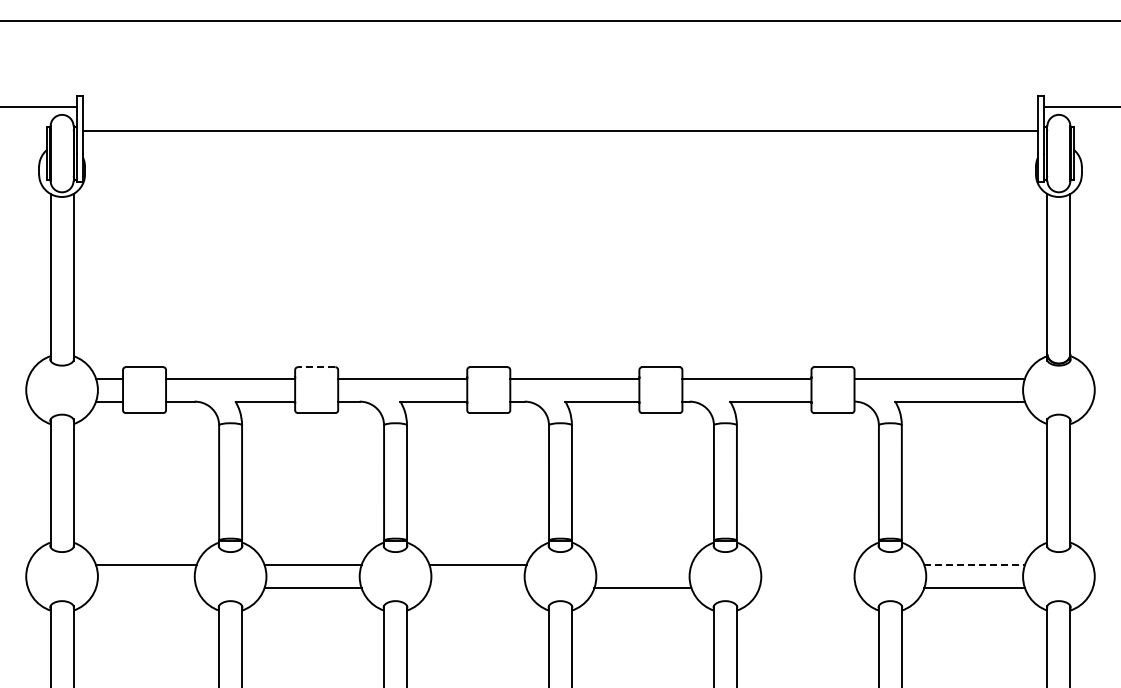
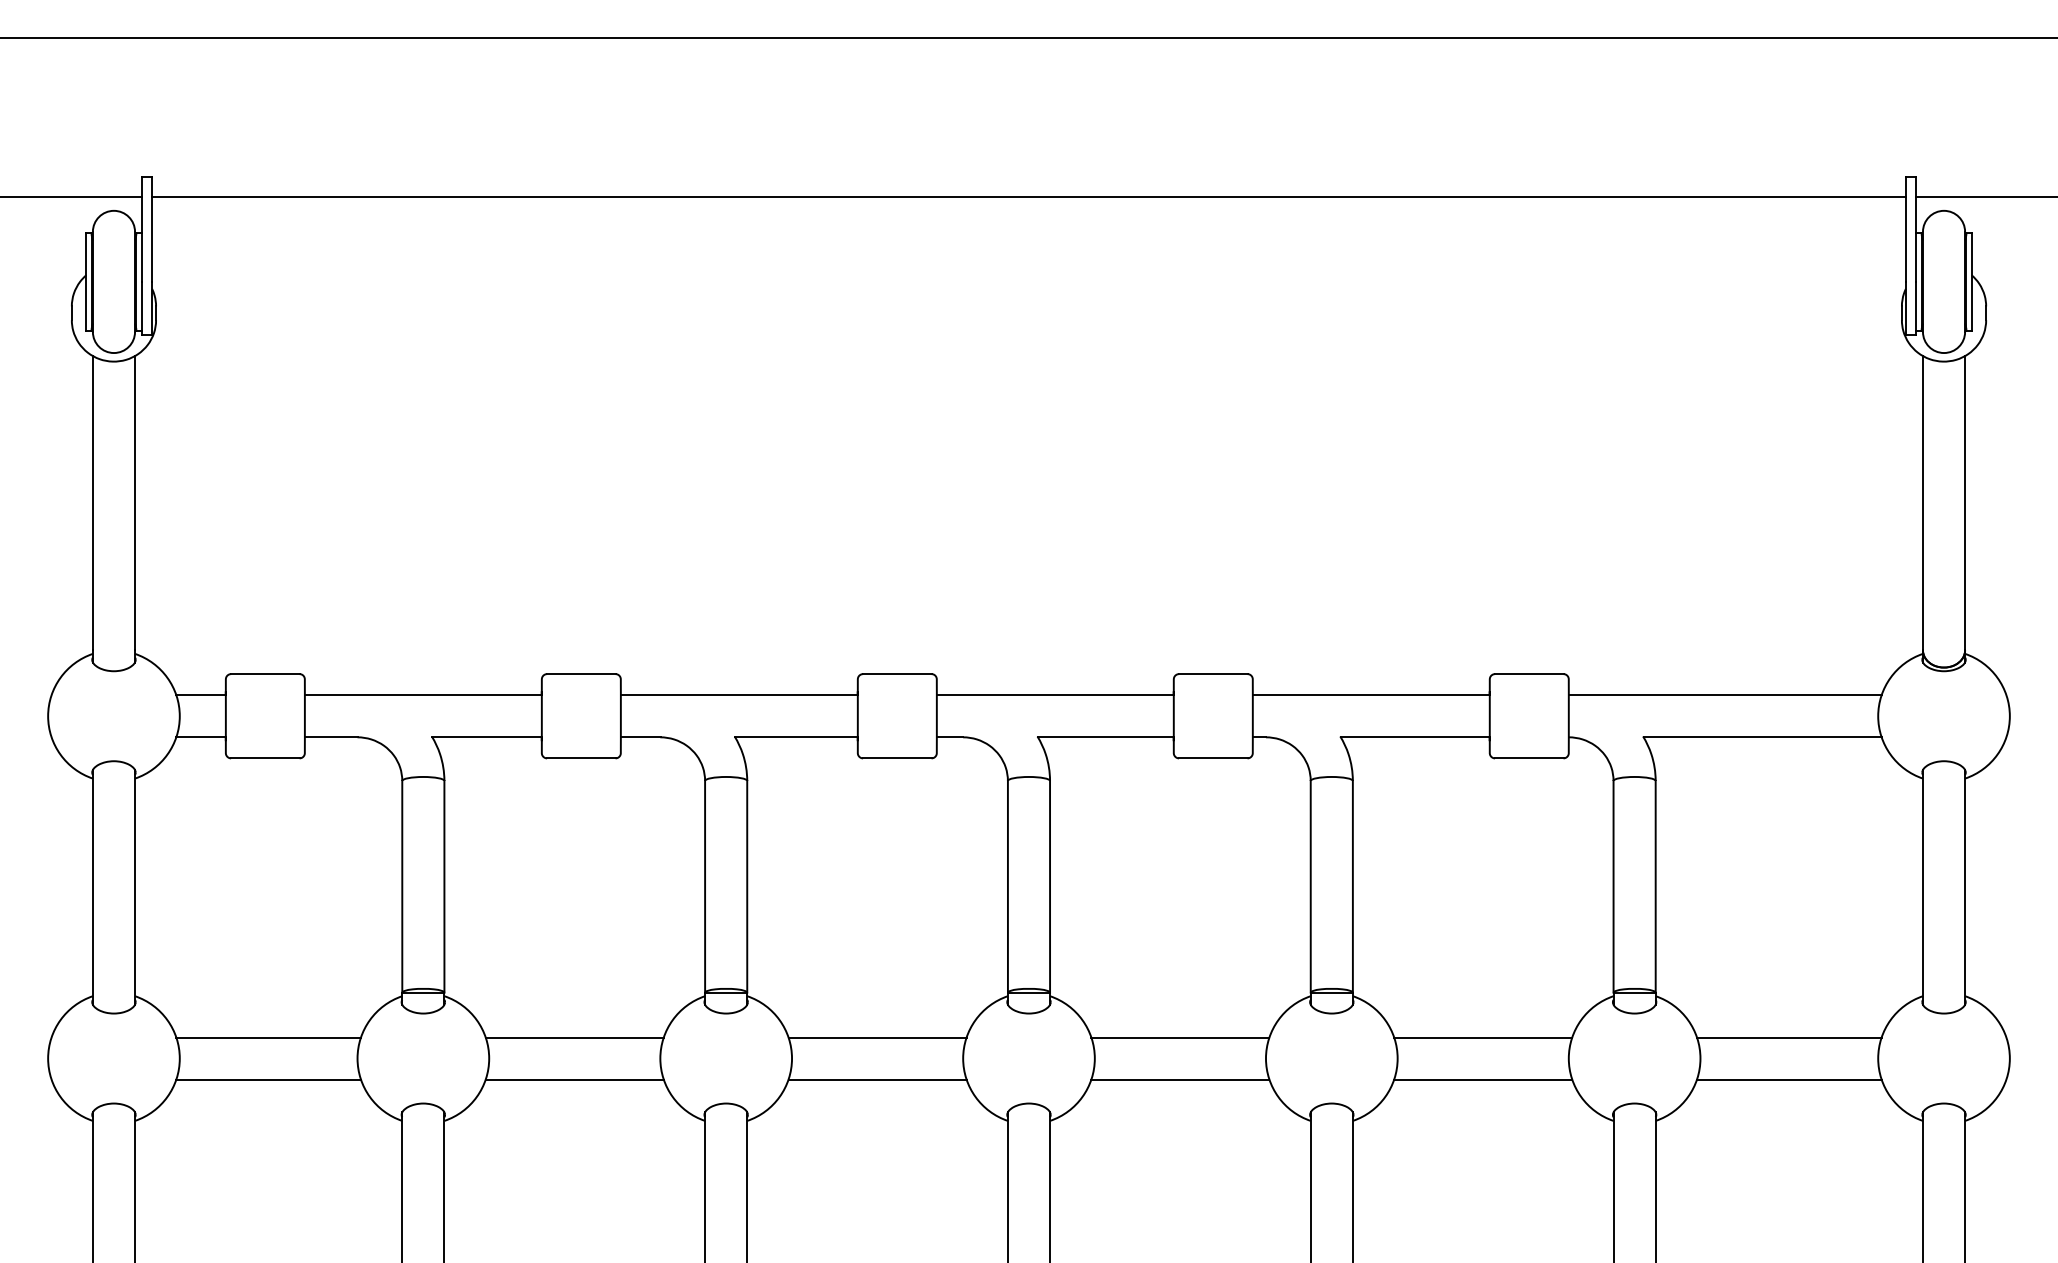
line: (560, 131) -> (1029, 197), moved
line: (316, 367) -> (581, 674), dashed -> solid
line: (642, 565) -> (1179, 1038), added
line: (807, 565) -> (1482, 1038), added
line: (975, 565) -> (1790, 1038), dashed -> solid
line: (146, 588) -> (268, 1080), added
line: (477, 588) -> (876, 1080), added
line: (807, 588) -> (1482, 1080), added

